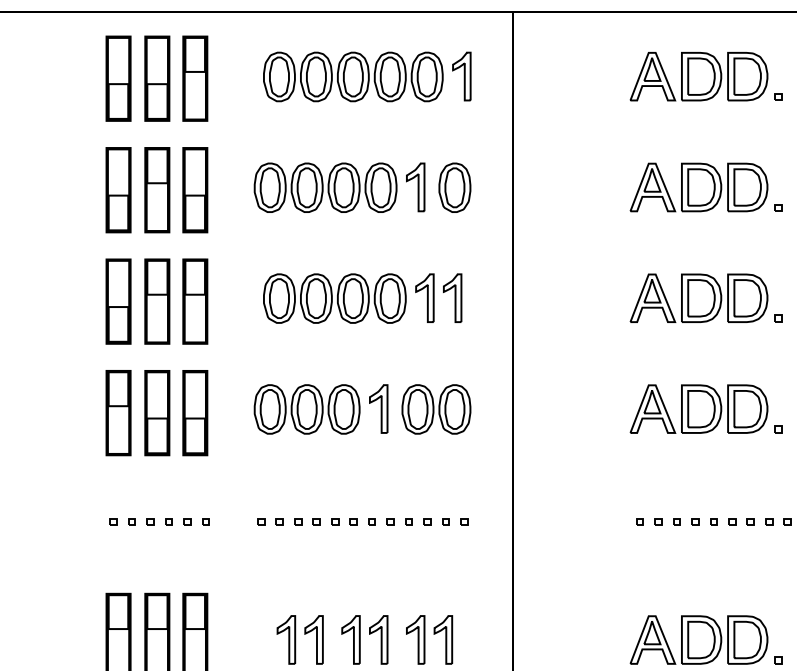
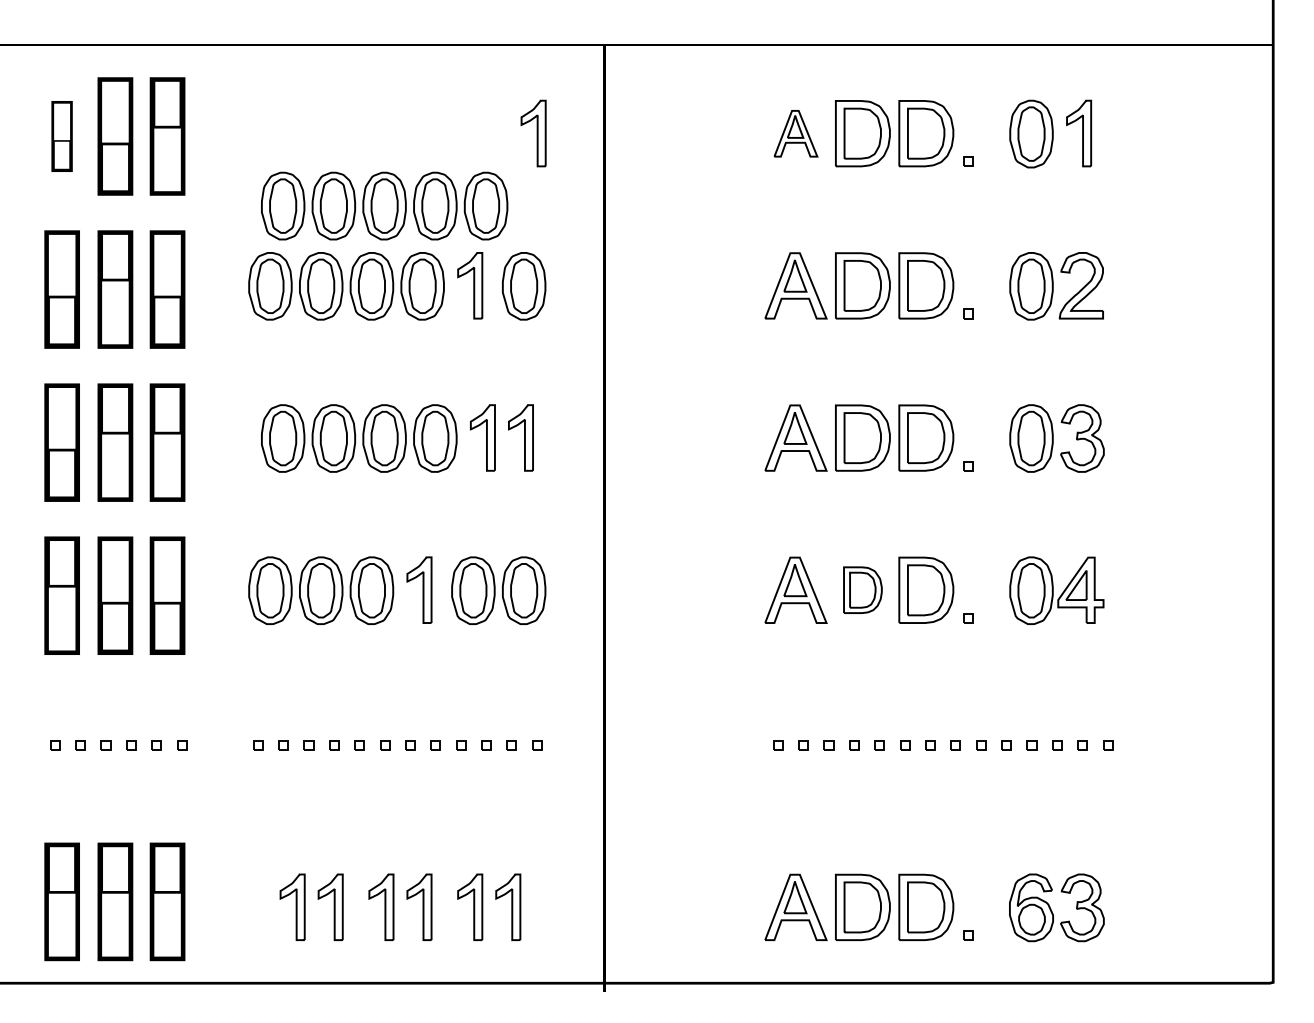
part: (353, 76) -> (384, 205), moved
part: (652, 76) -> (795, 133), size x0.7
part: (118, 78) -> (61, 136), size x0.6
part: (701, 408) -> (862, 589), size x0.7

